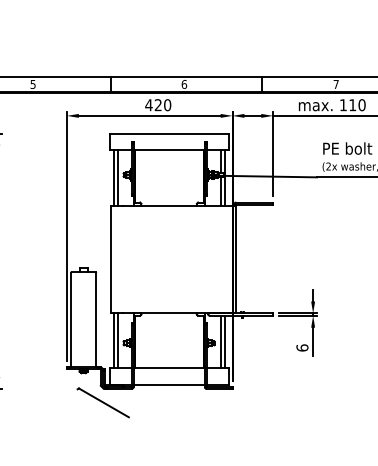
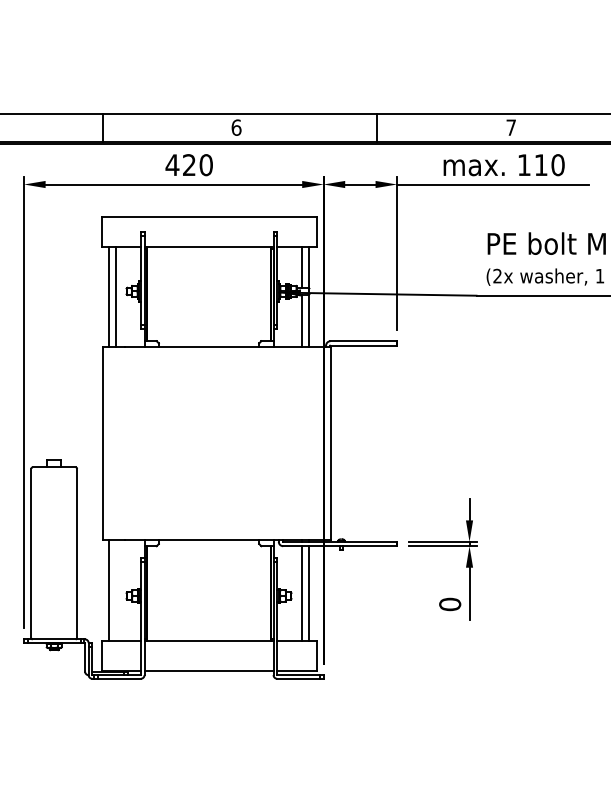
line: (117, 340) -> (115, 590), removed
text: (302, 347) -> (450, 603), 6 -> 0
part: (102, 402) -> (88, 703), removed

